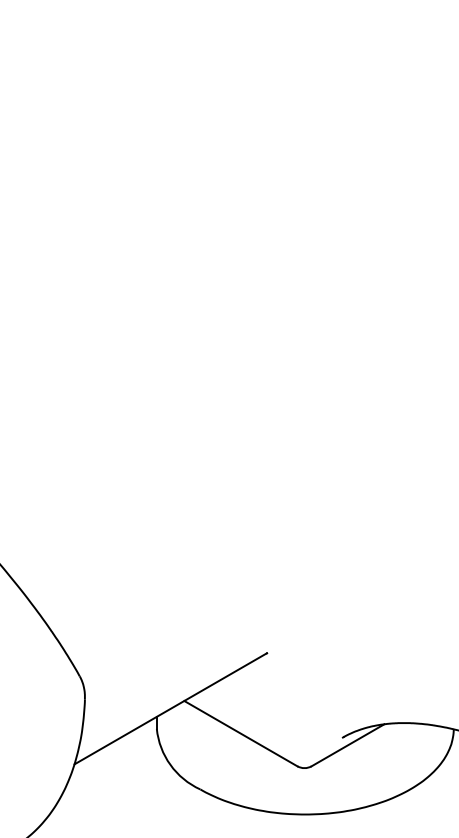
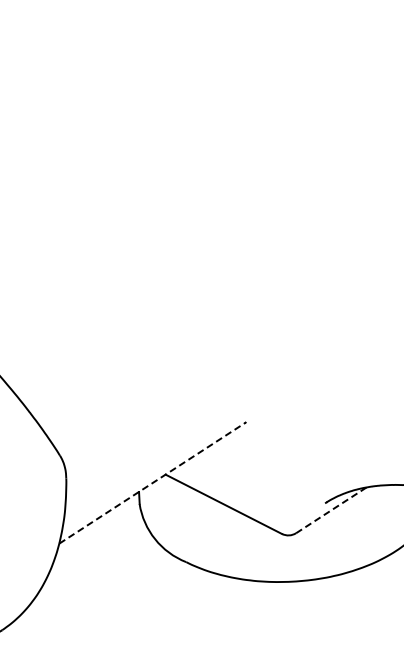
line: (171, 708) -> (153, 482), solid -> dashed
line: (348, 745) -> (331, 510), solid -> dashed

